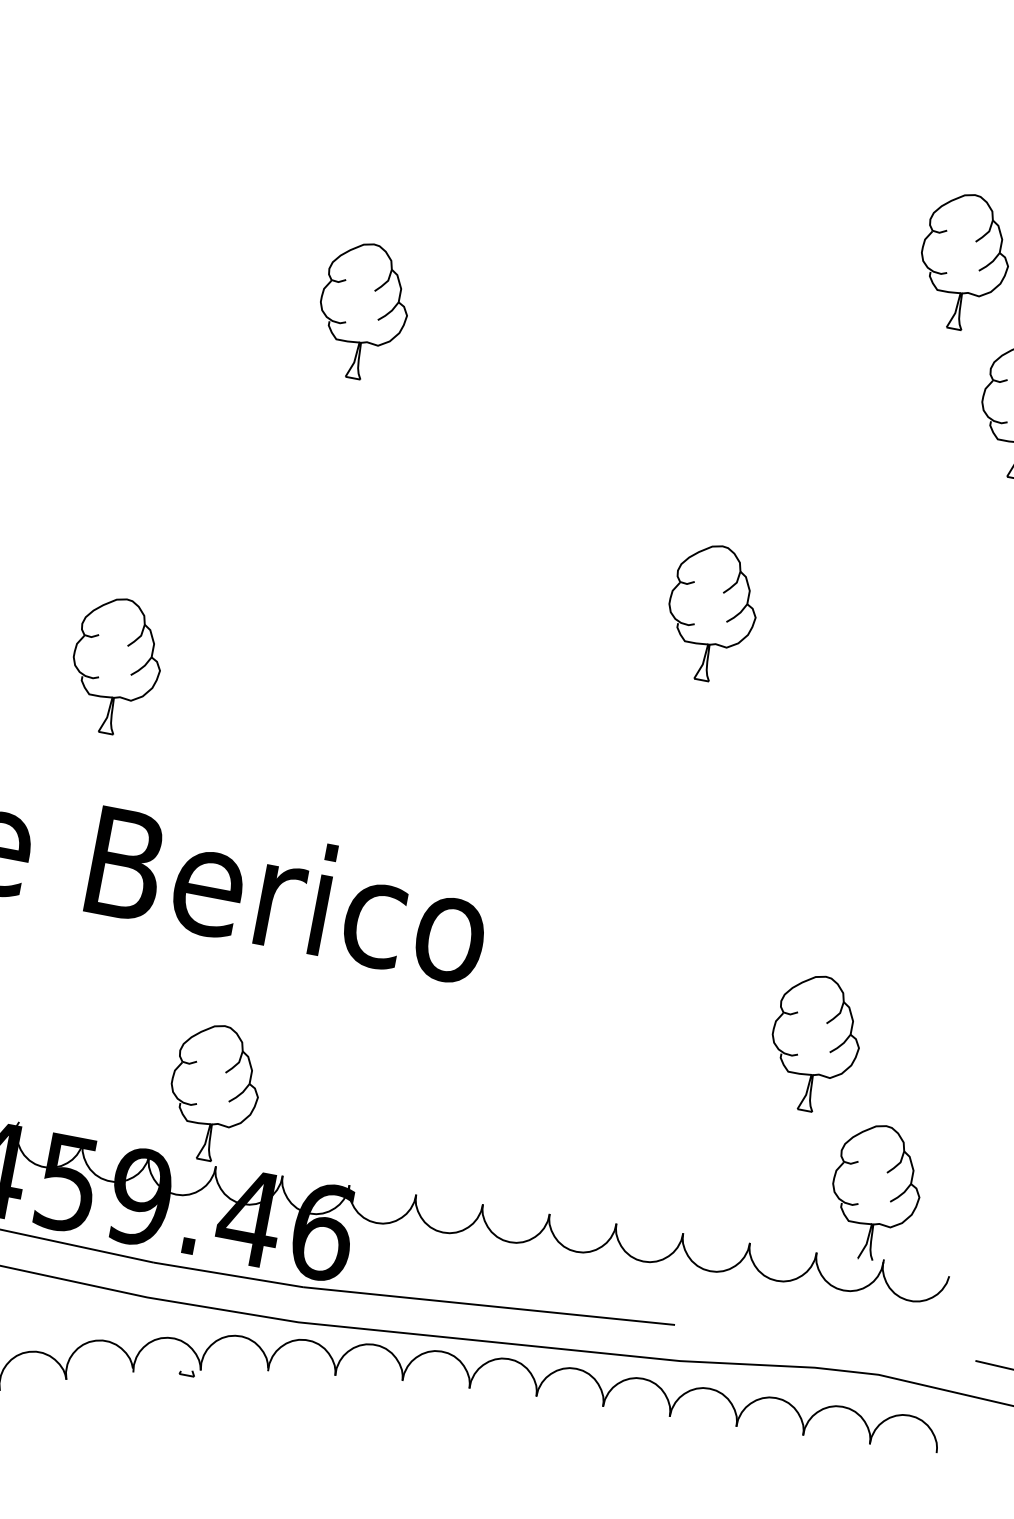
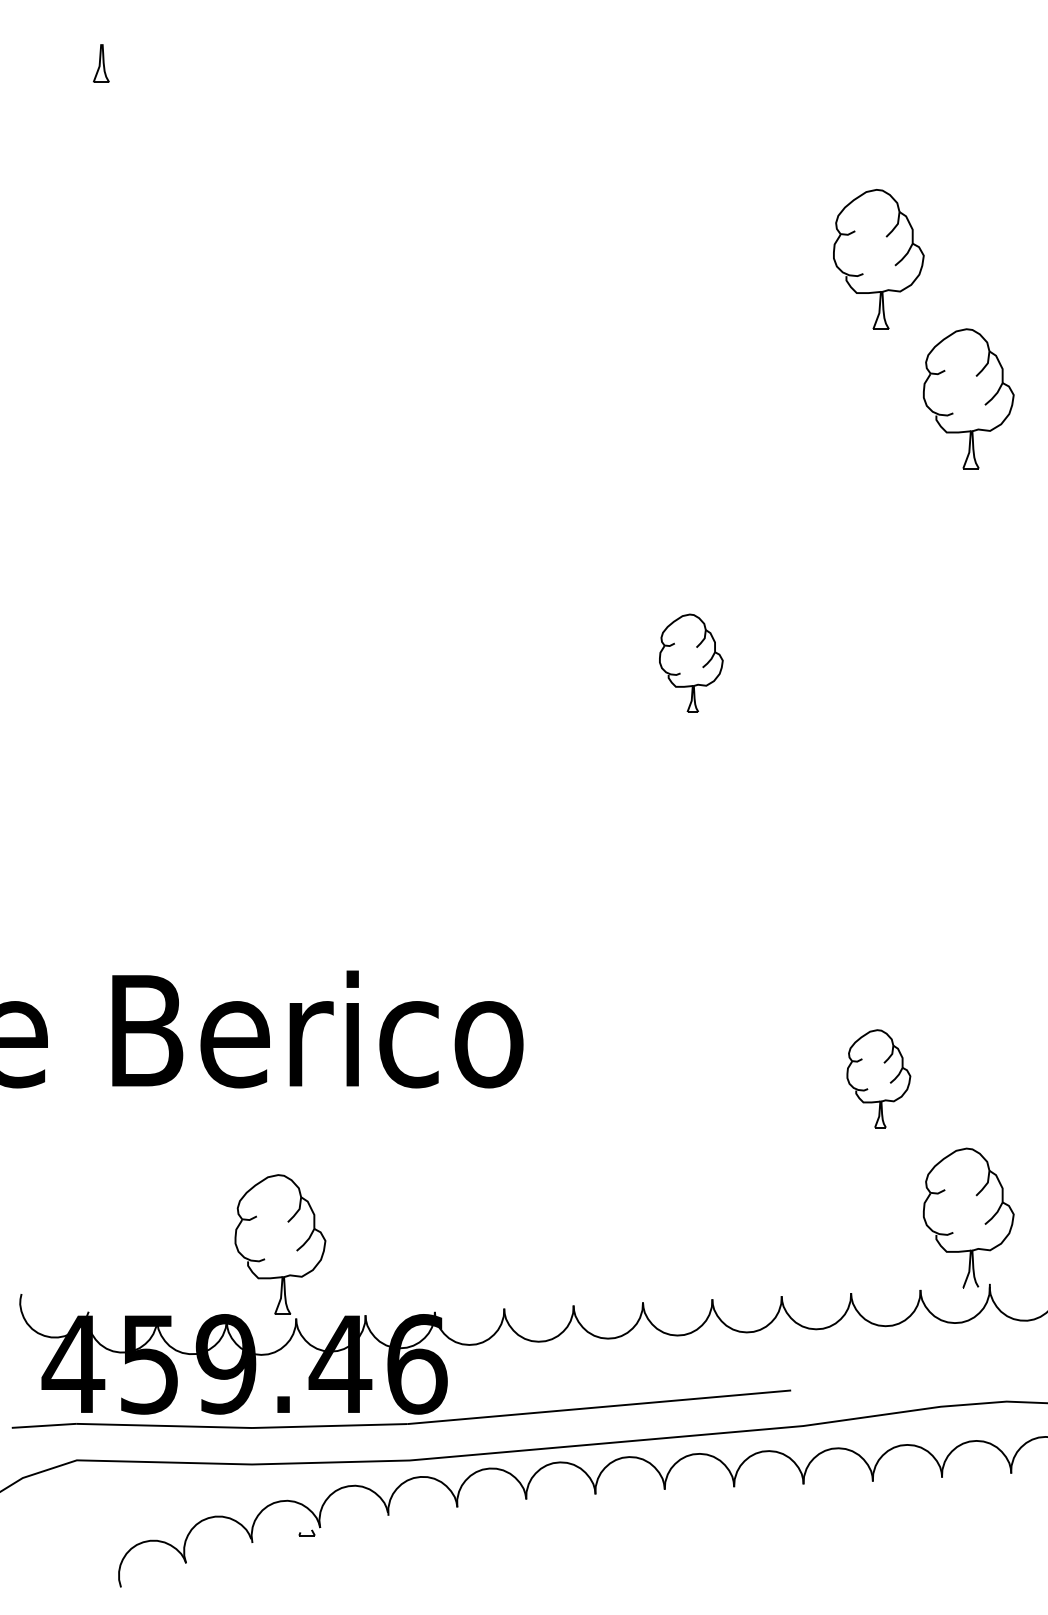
part: (363, 310) -> (280, 424), removed
part: (712, 612) -> (691, 662), size x0.7
part: (115, 665) -> (98, 831), removed
part: (815, 1043) -> (878, 1078), size x0.7

